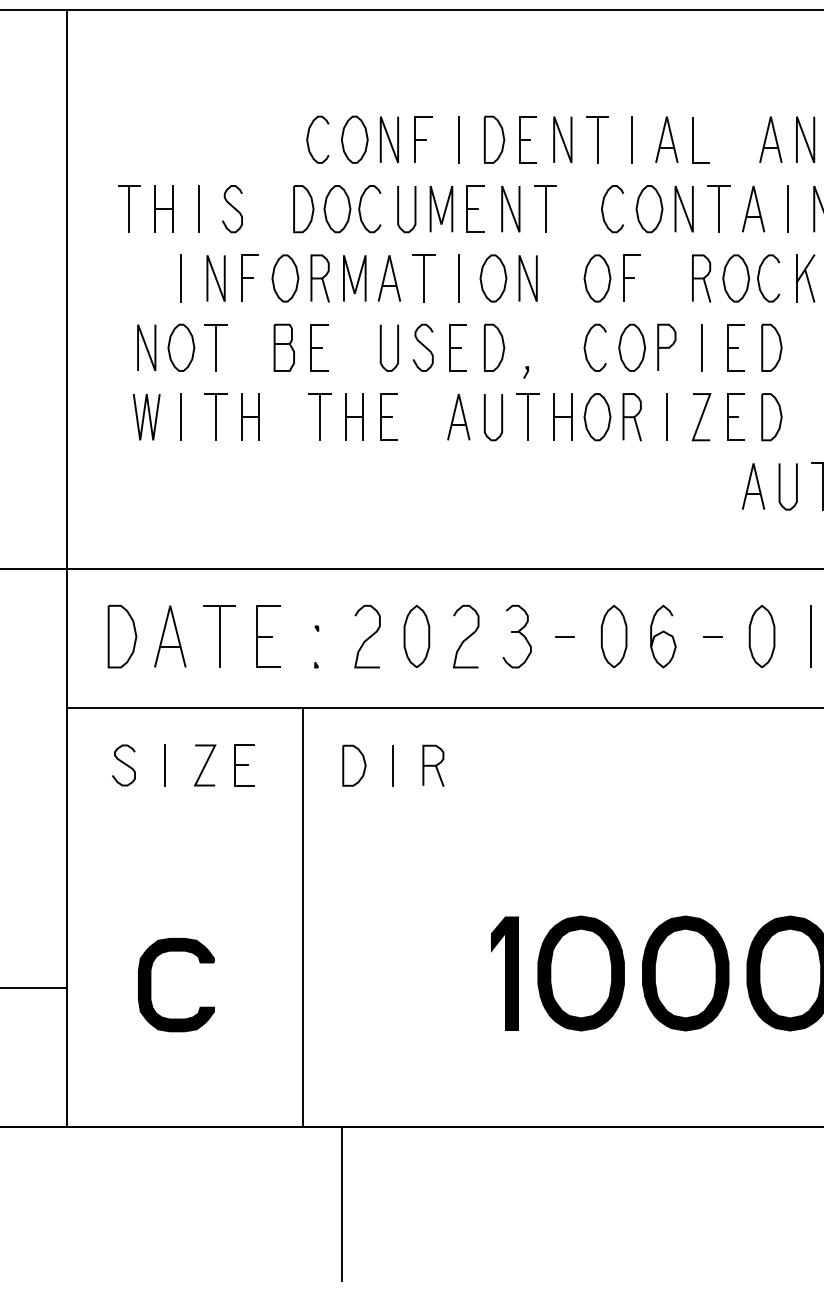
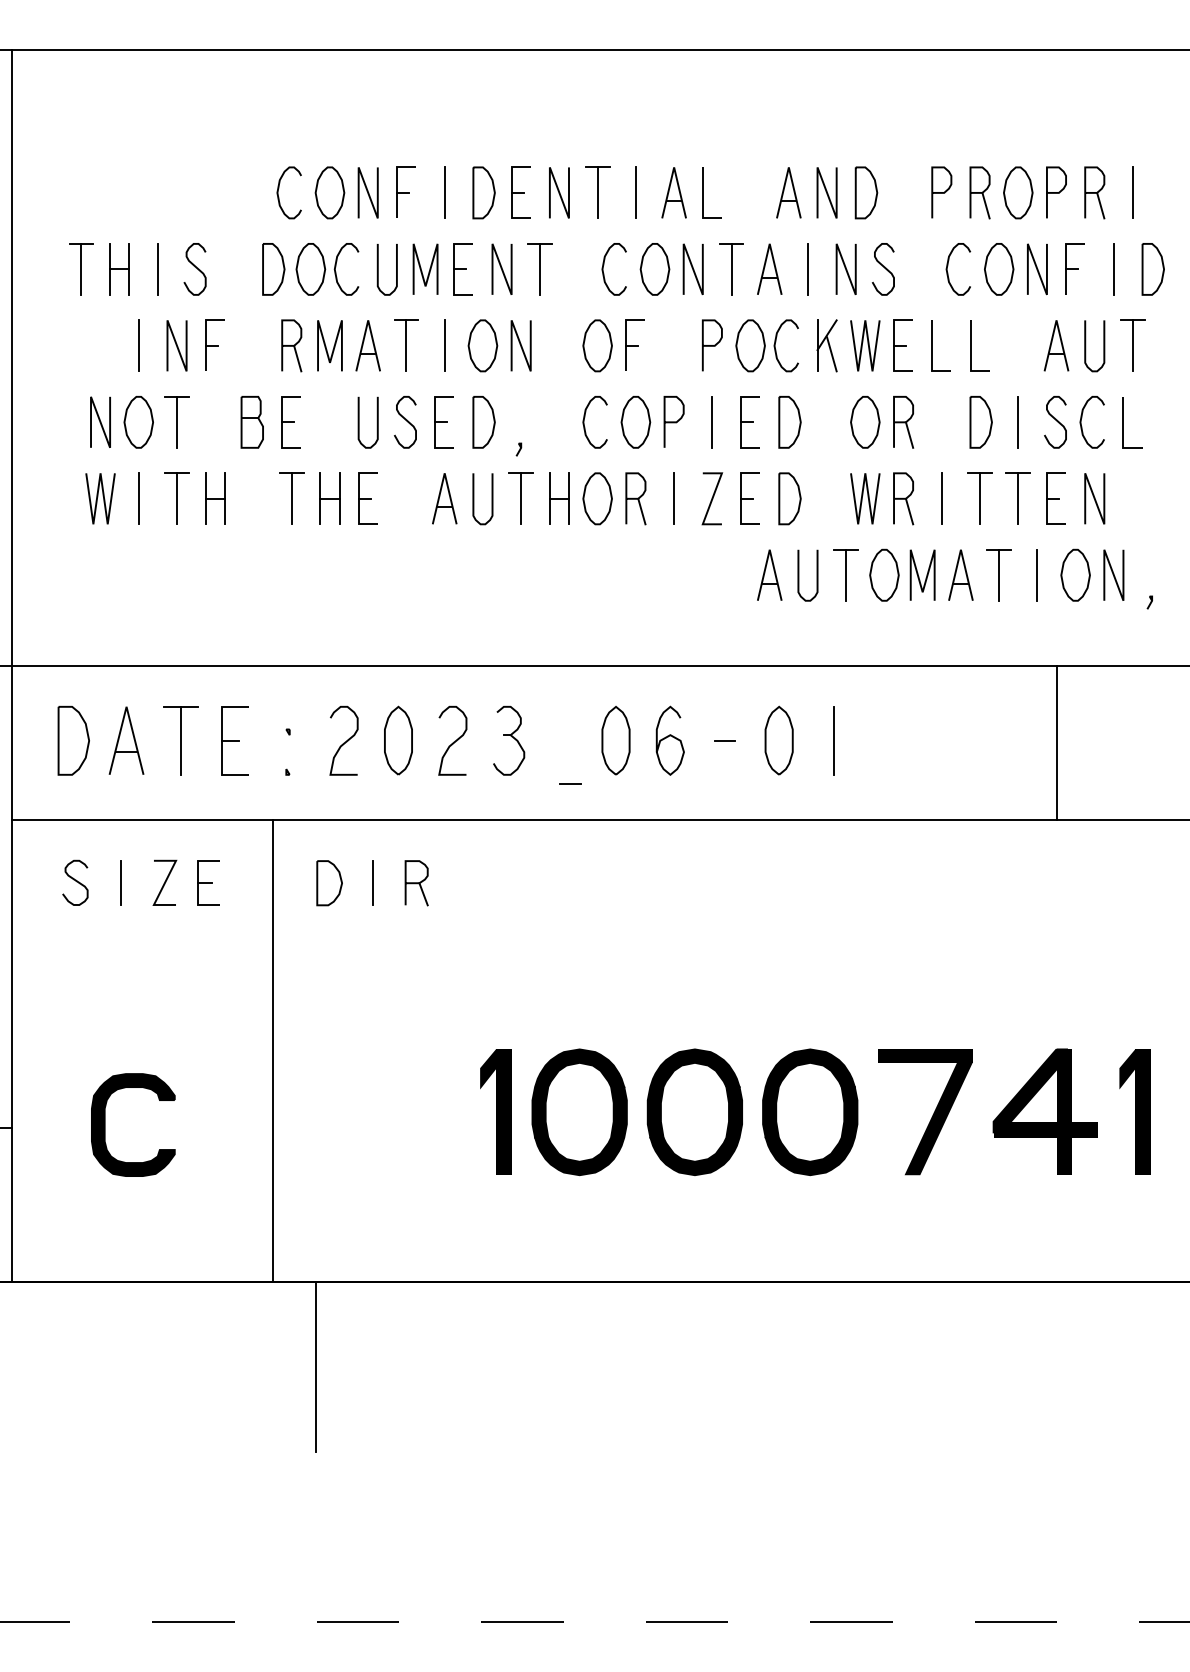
part: (285, 278) -> (253, 345), removed
line: (706, 289) -> (717, 358), removed
line: (564, 636) -> (570, 783), moved

